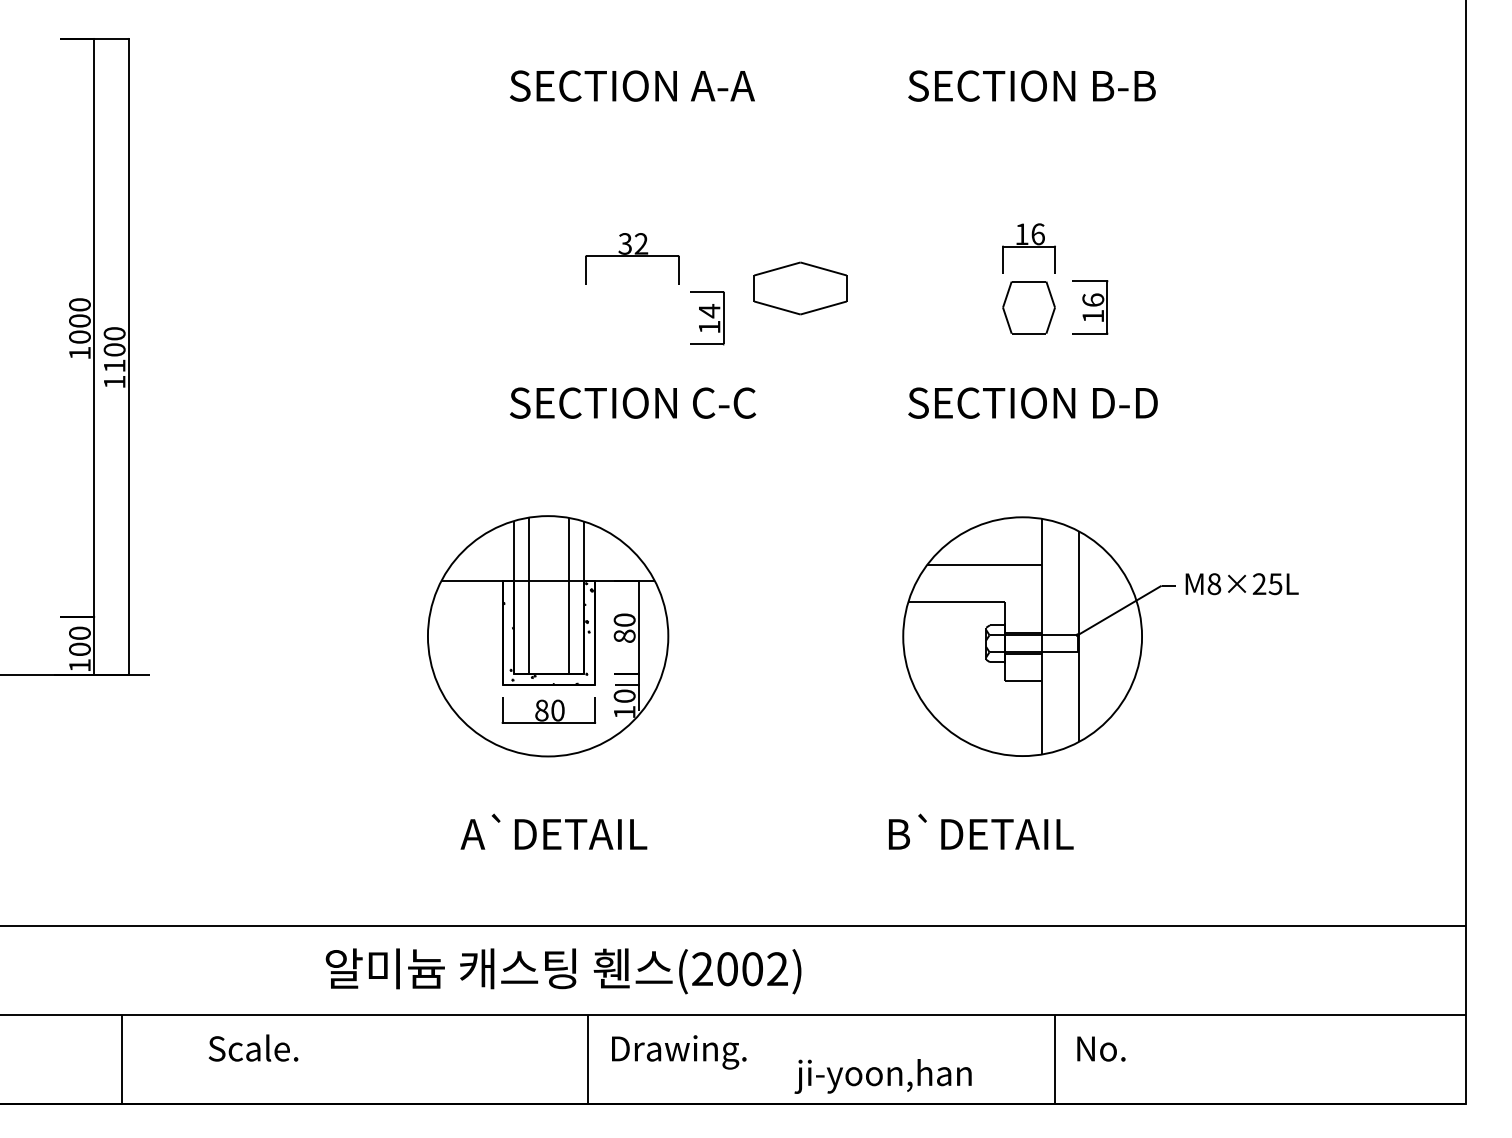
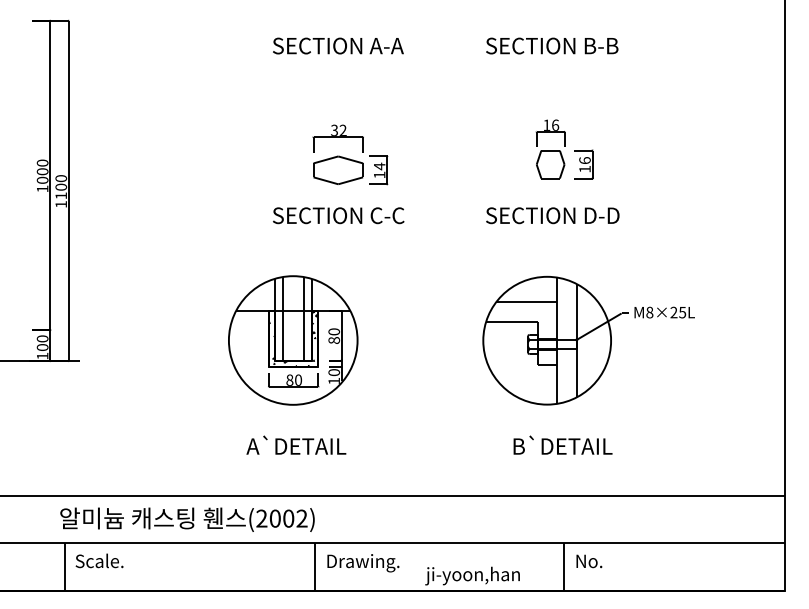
part: (800, 286) -> (338, 169), moved
text: (980, 830) -> (562, 444), moved
text: (563, 970) -> (187, 519), moved
text: (253, 1047) -> (99, 560), moved

